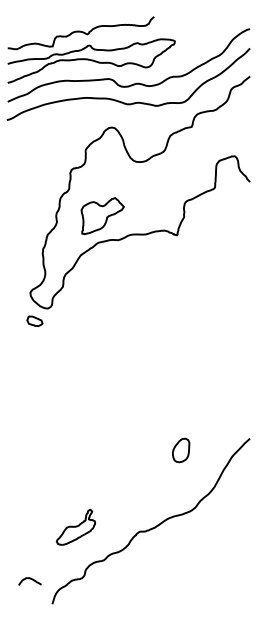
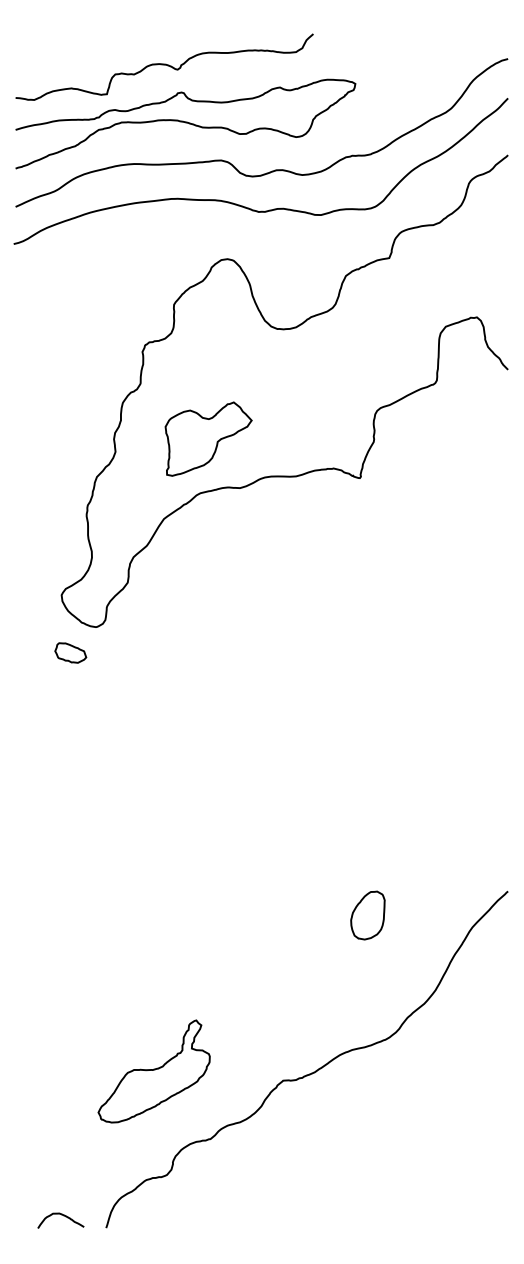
part: (75, 527) -> (153, 1072), size x1.43
curve: (29, 579) -> (59, 1216), moved

